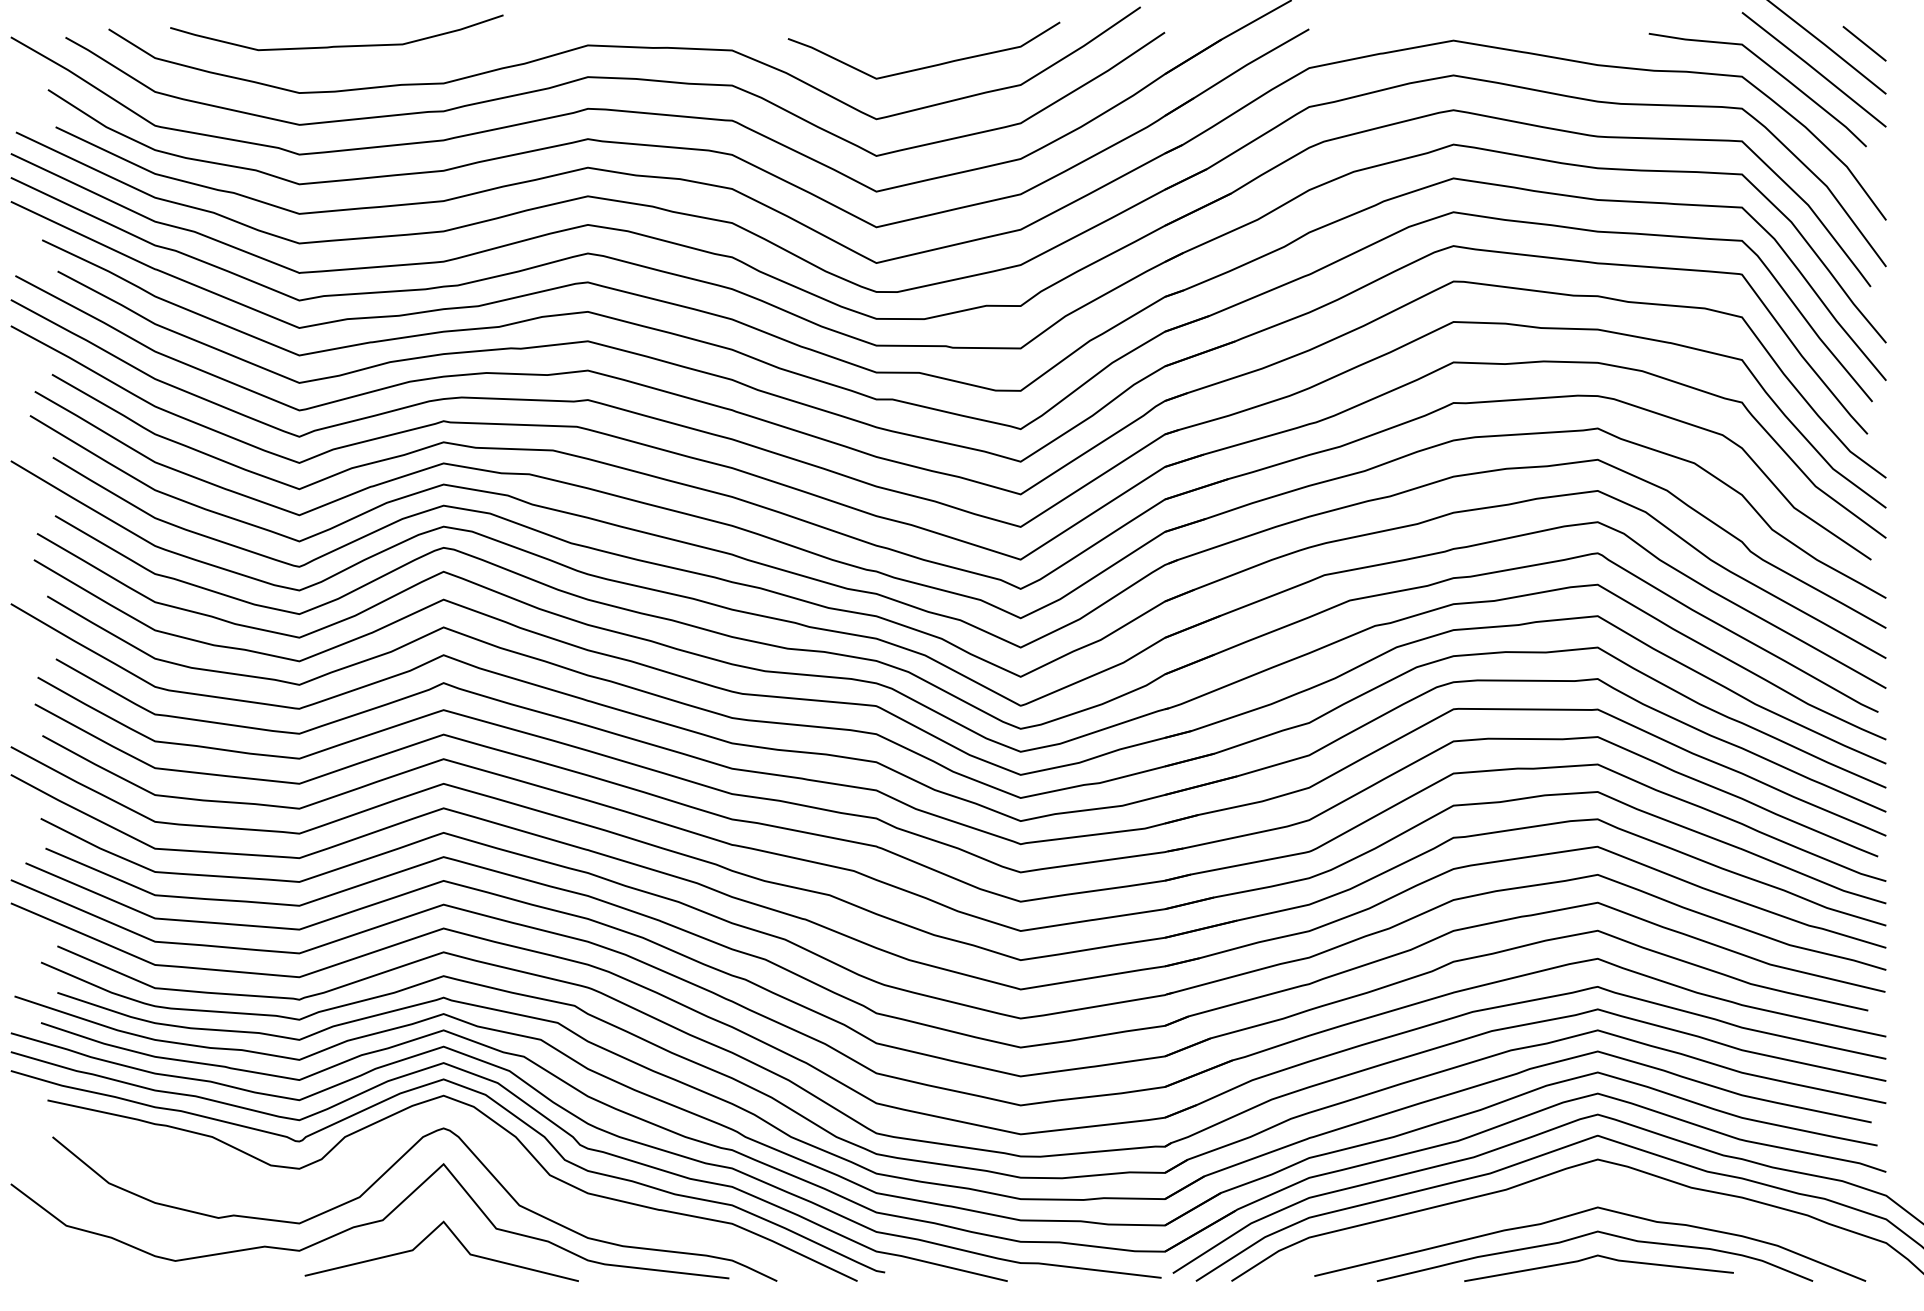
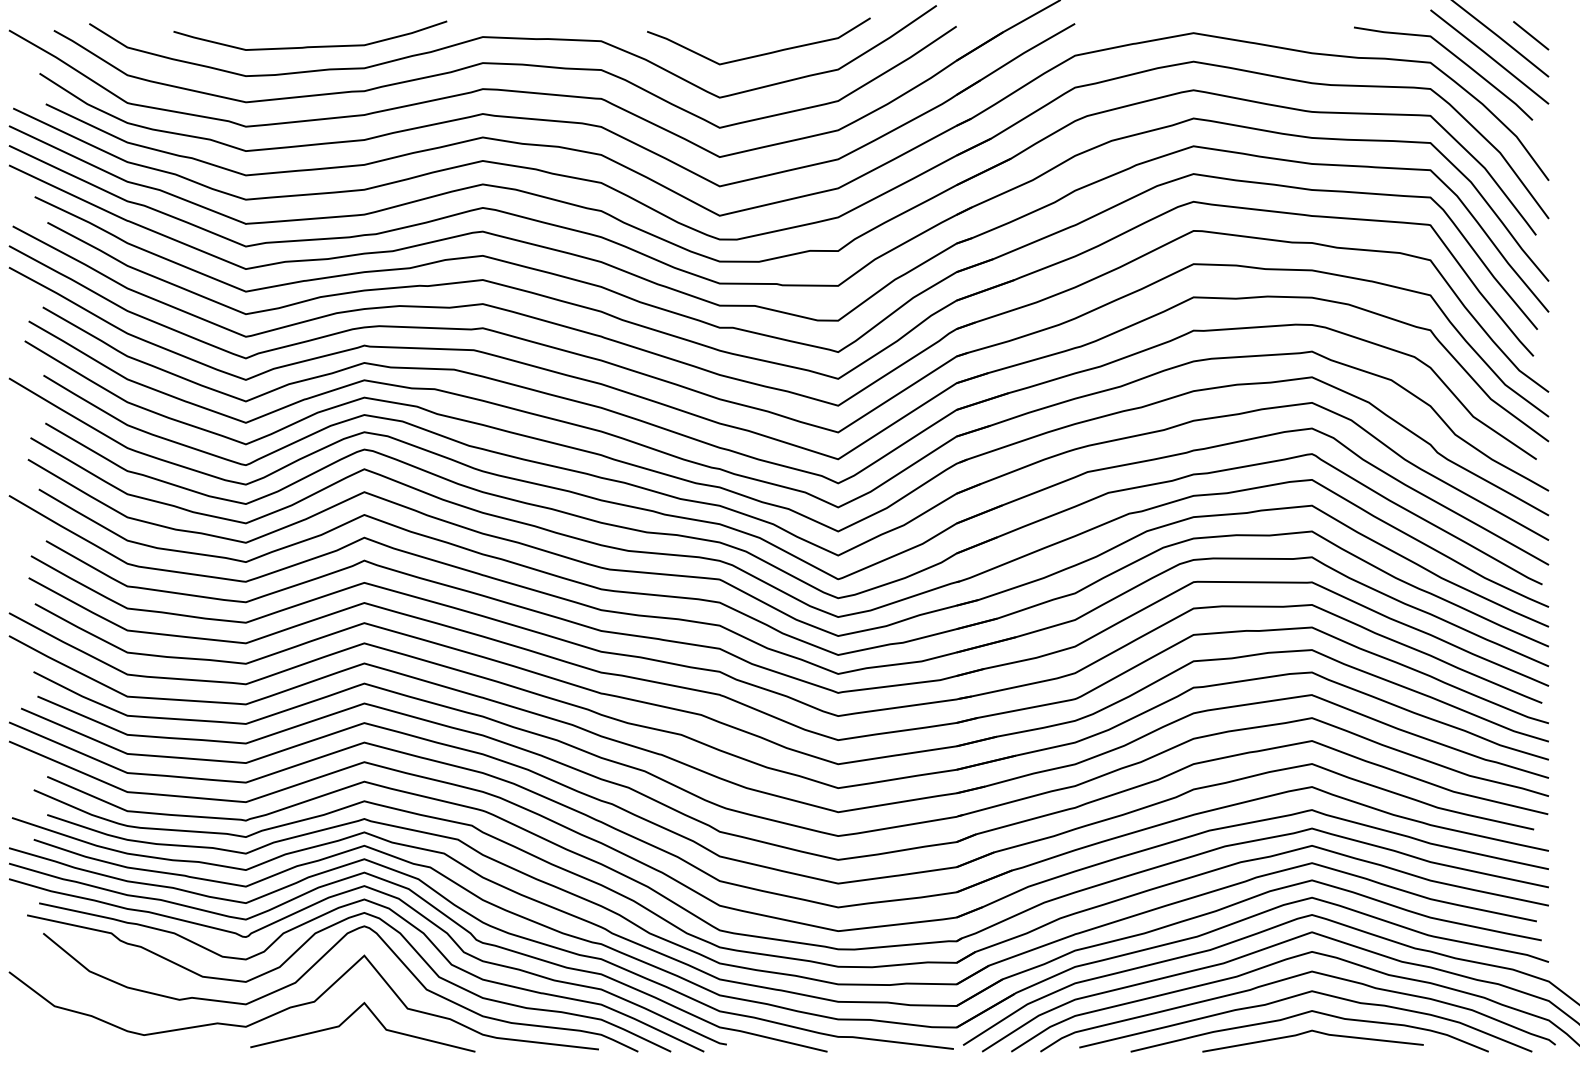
curve: (336, 45) -> (310, 46), moved
curve: (392, 1134) -> (322, 931), added
curve: (1567, 1193) -> (1287, 979), added

